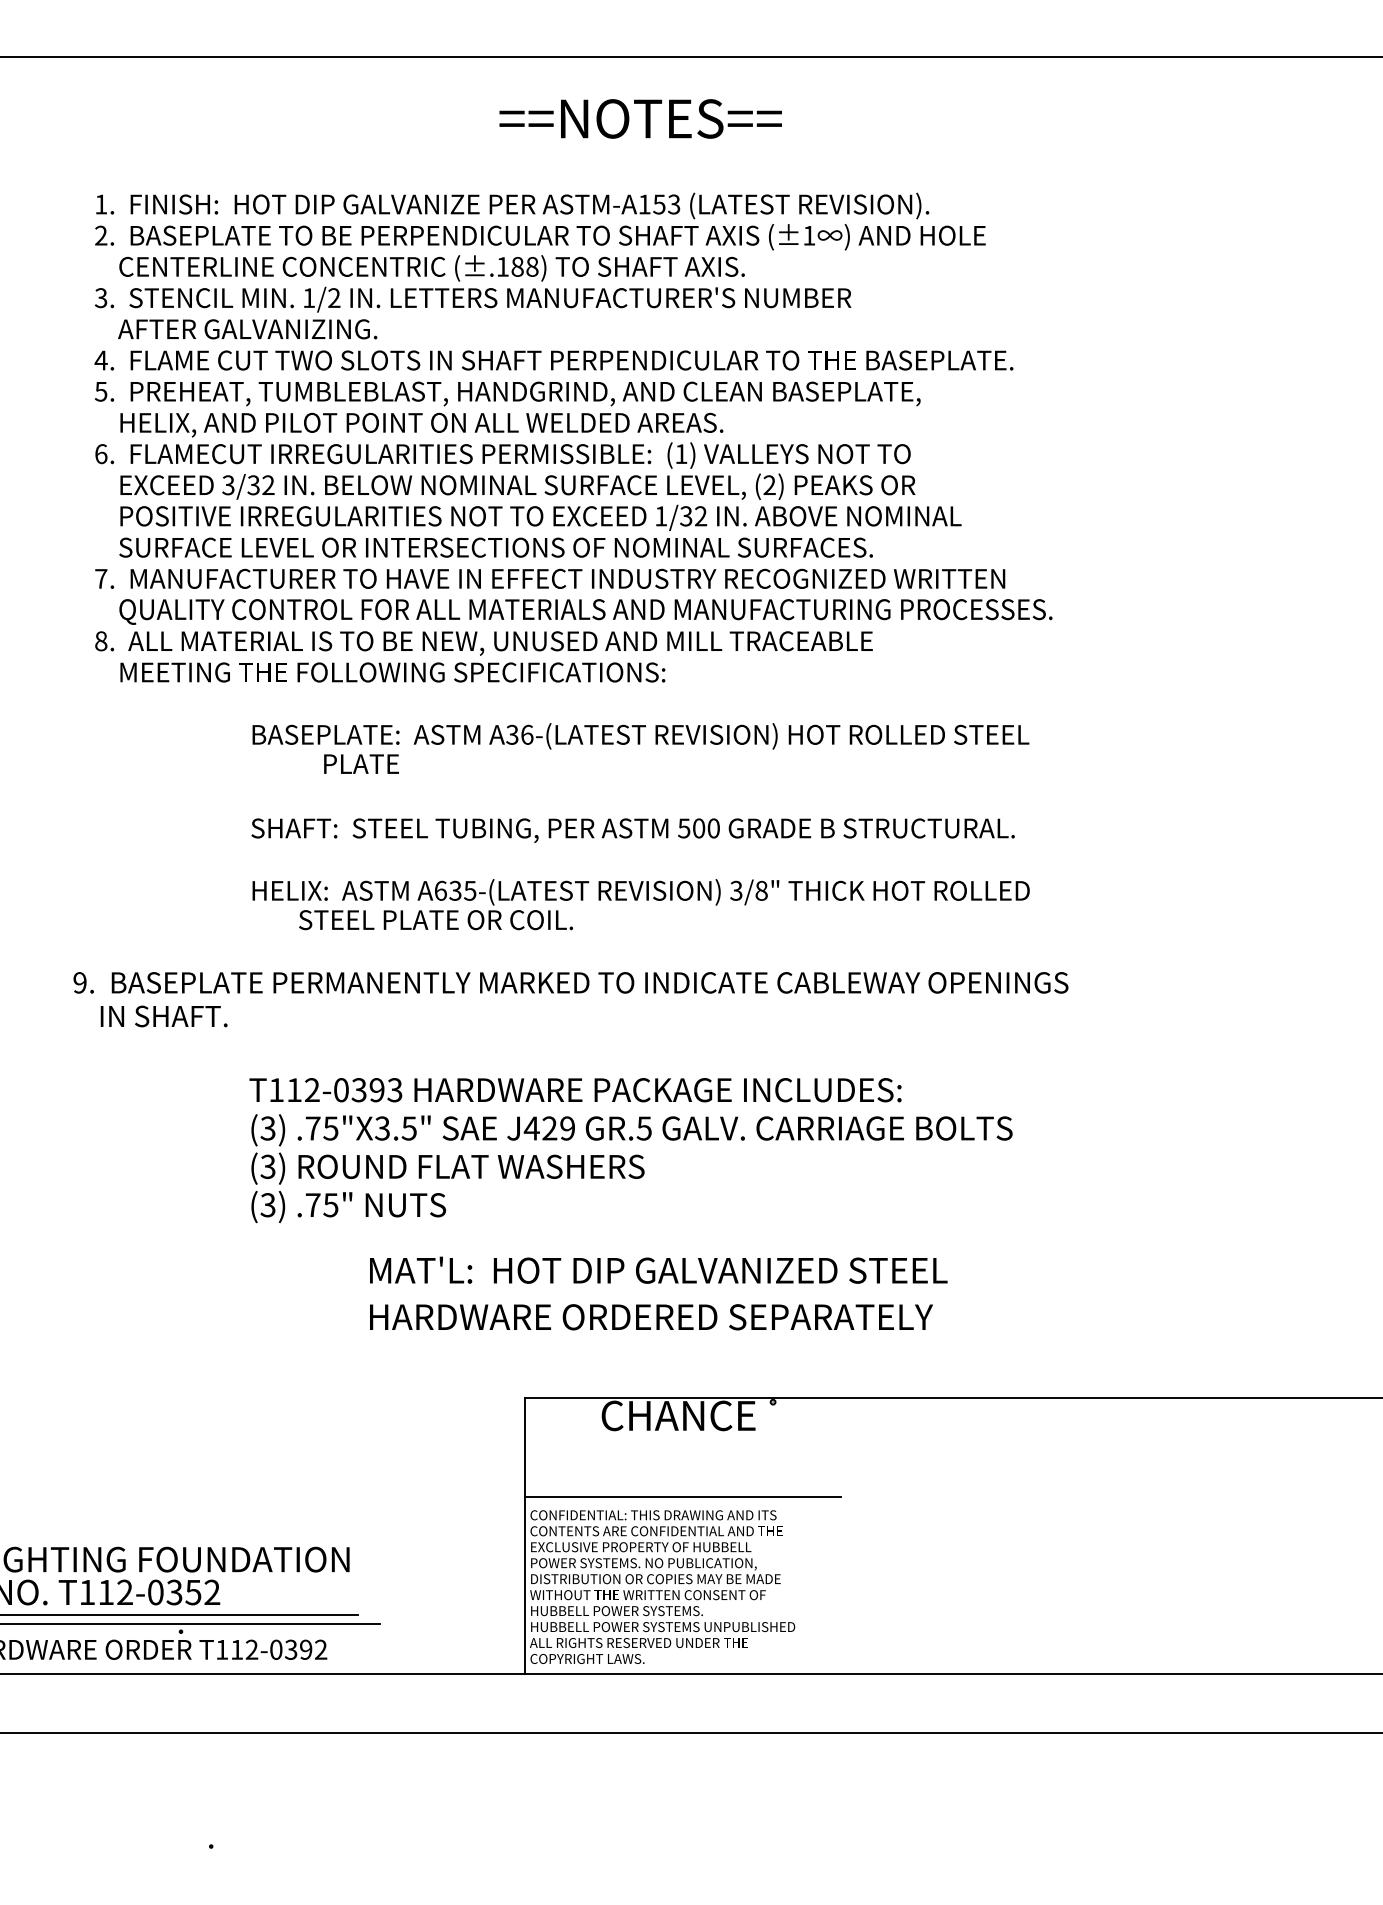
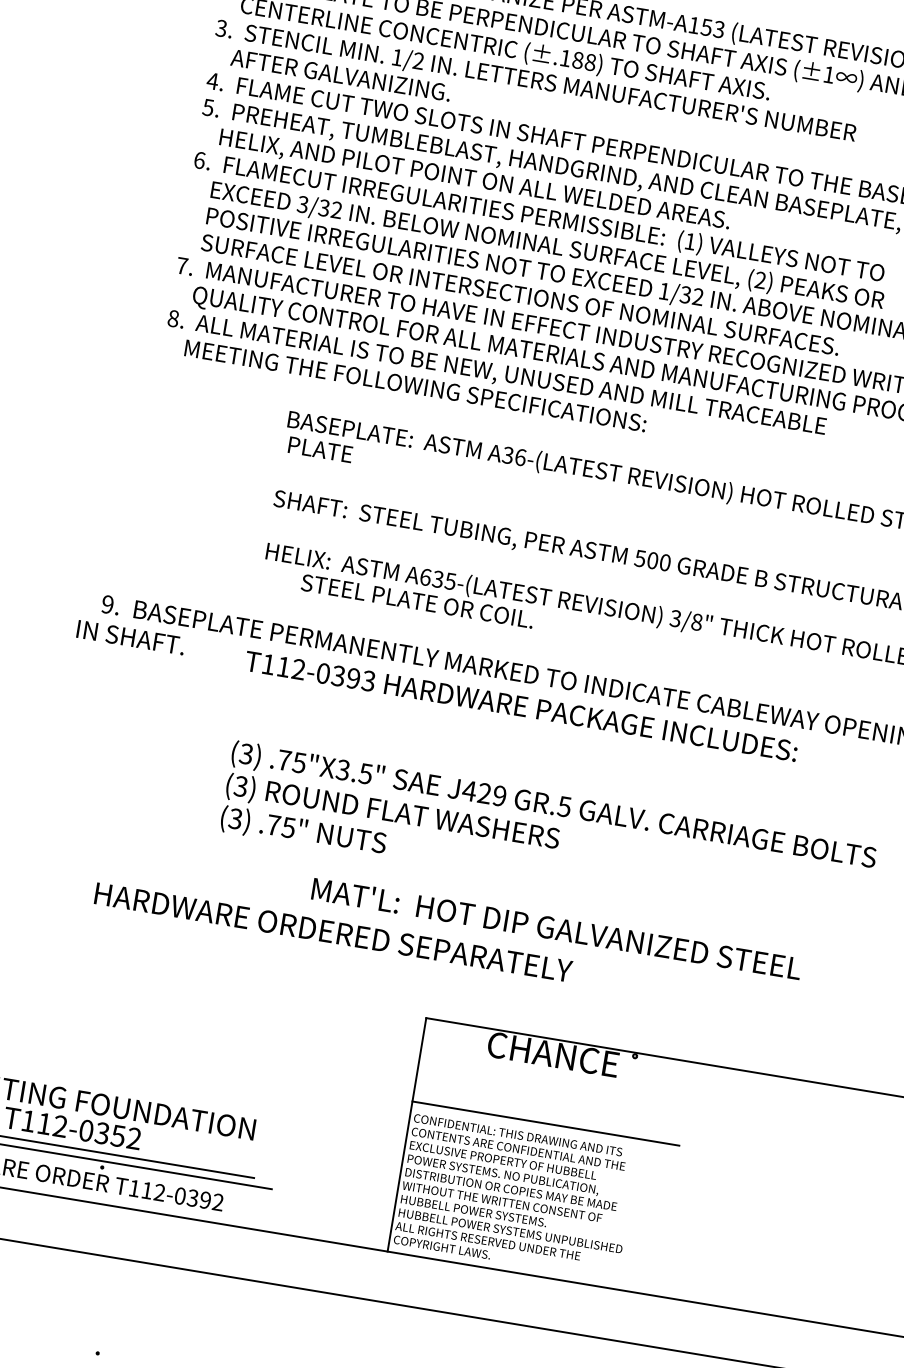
text: (361, 763) -> (320, 449), moved
text: (163, 1016) -> (130, 637), moved
text: (575, 1090) -> (521, 706), moved
text: (651, 1317) -> (333, 932), moved

